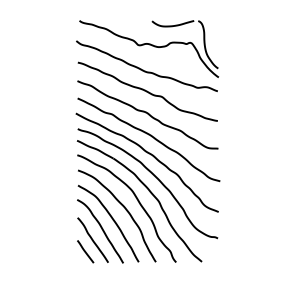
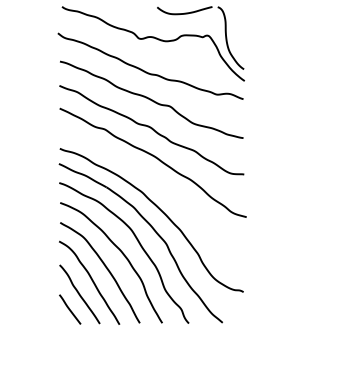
curve: (150, 155) -> (155, 183), removed

